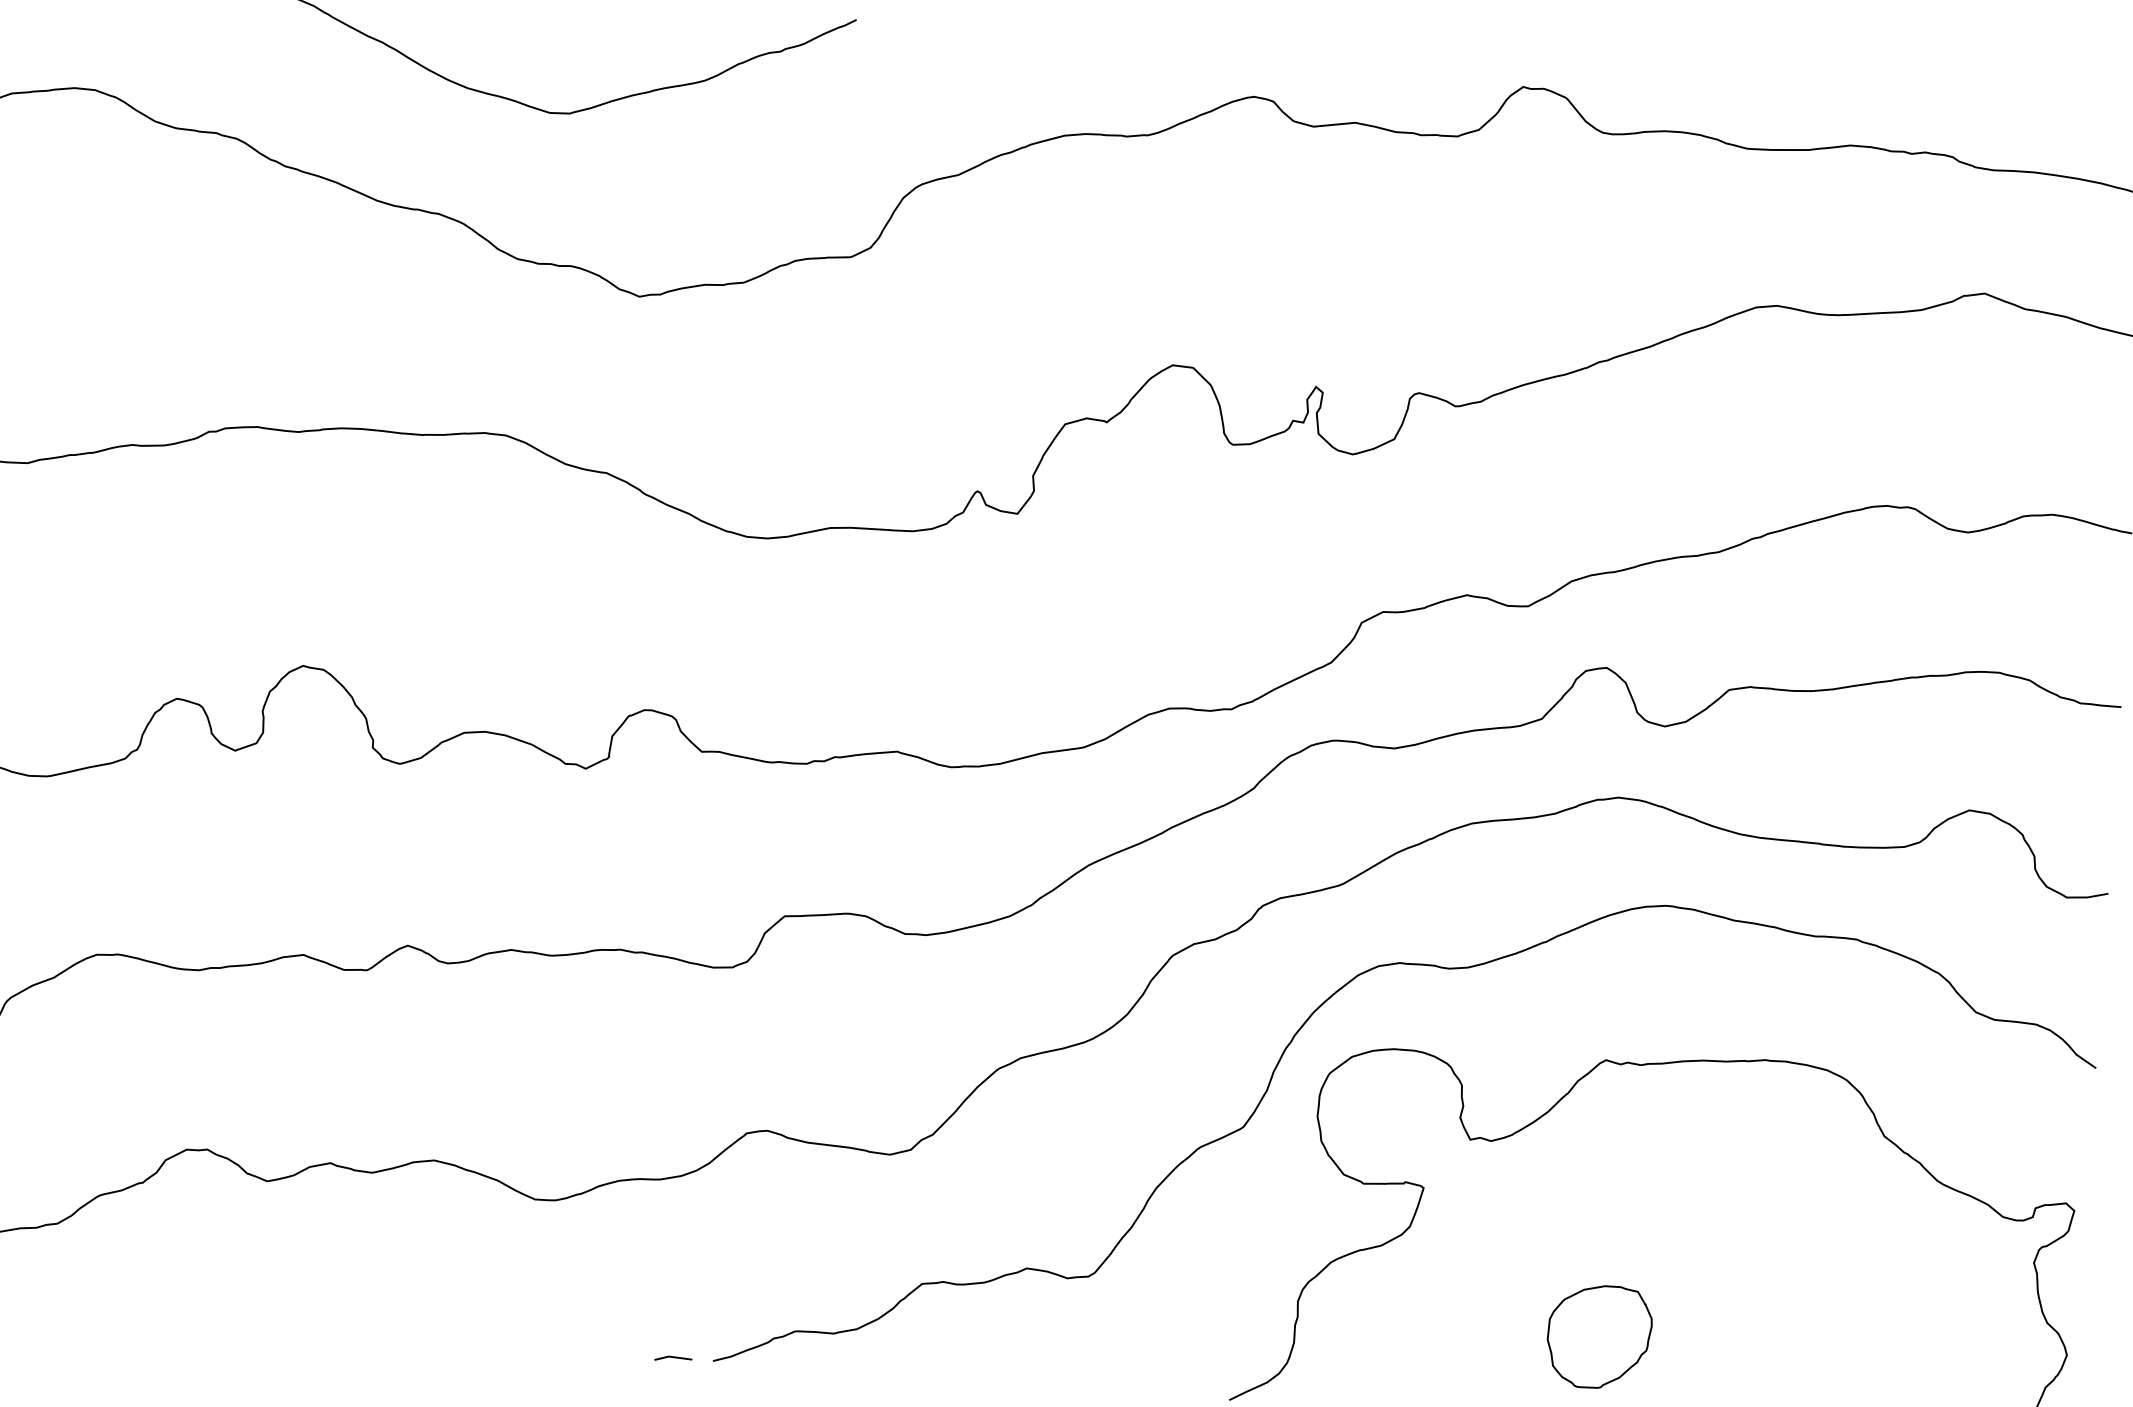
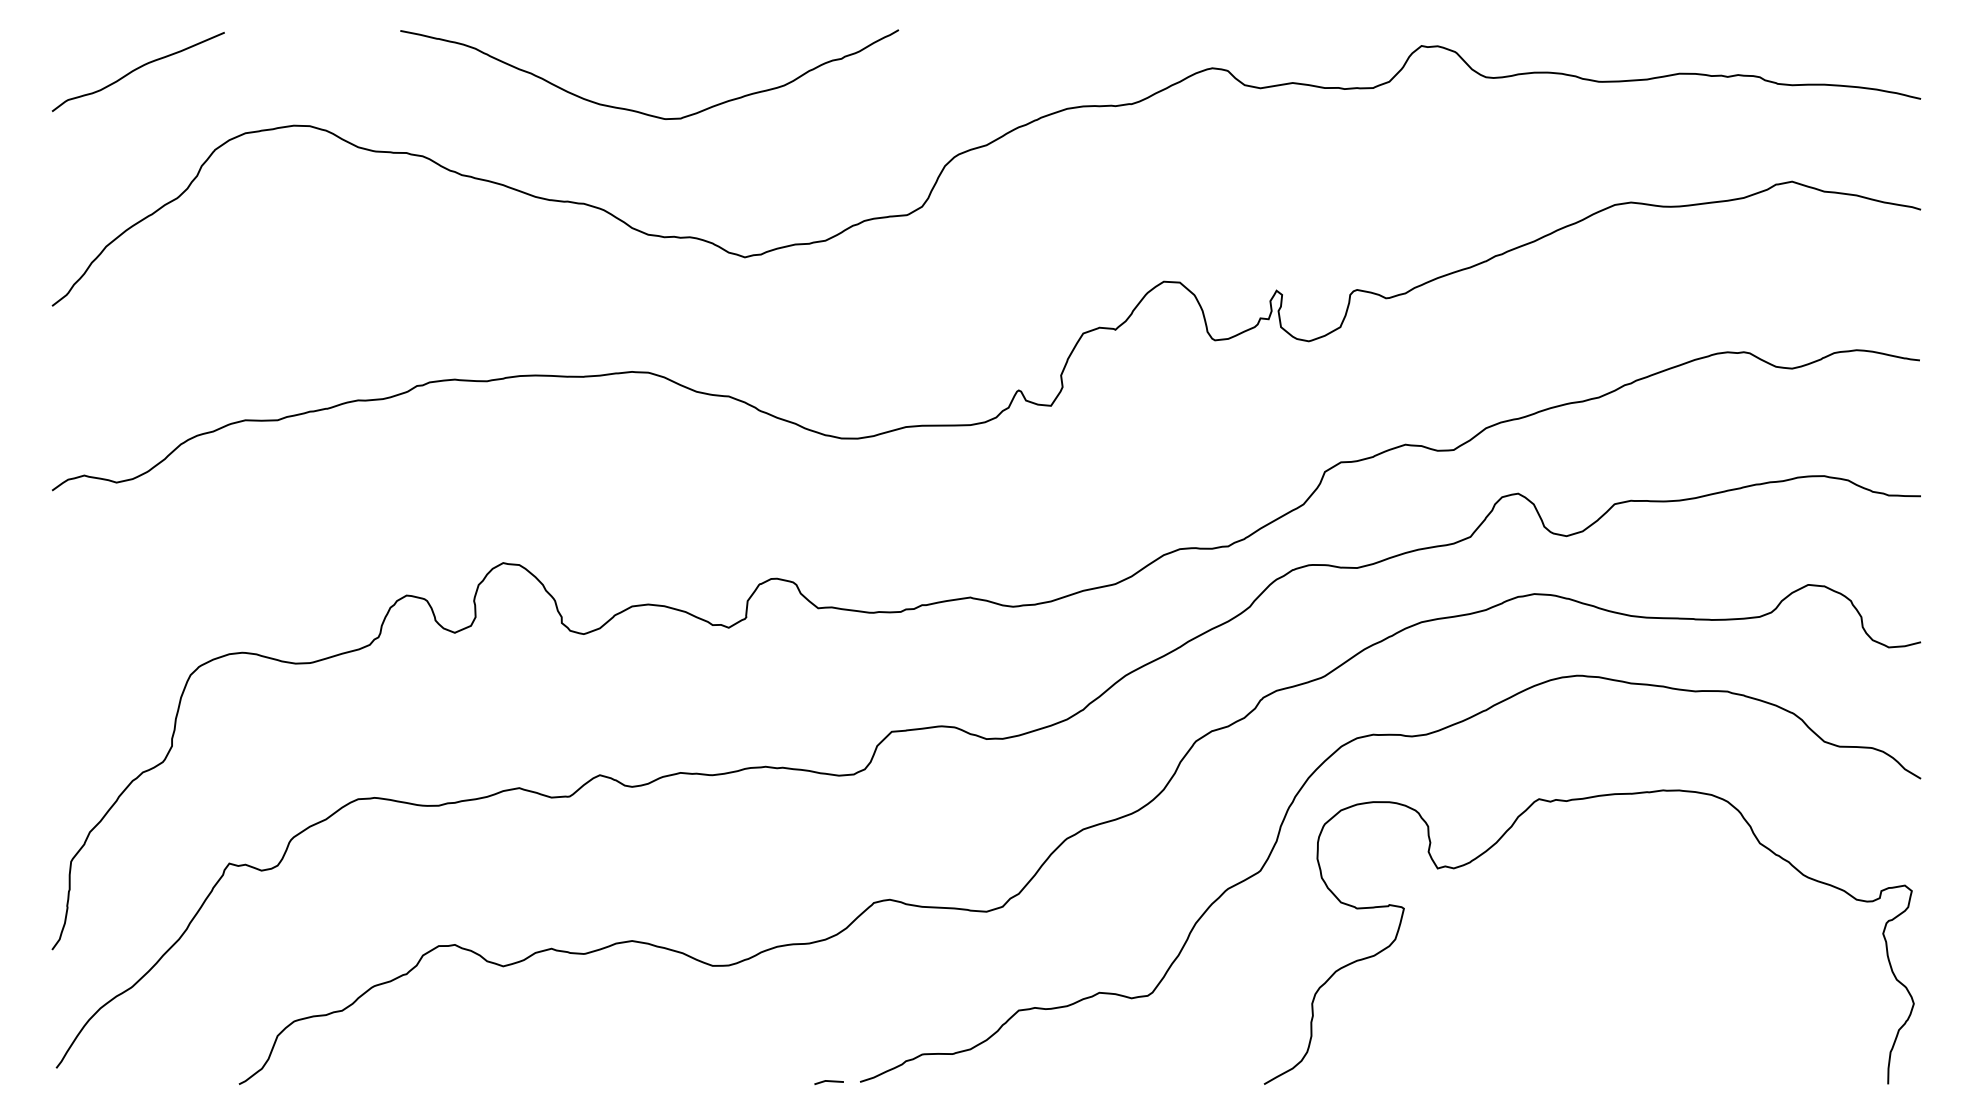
part: (1598, 1336) -> (1548, 1014), removed

